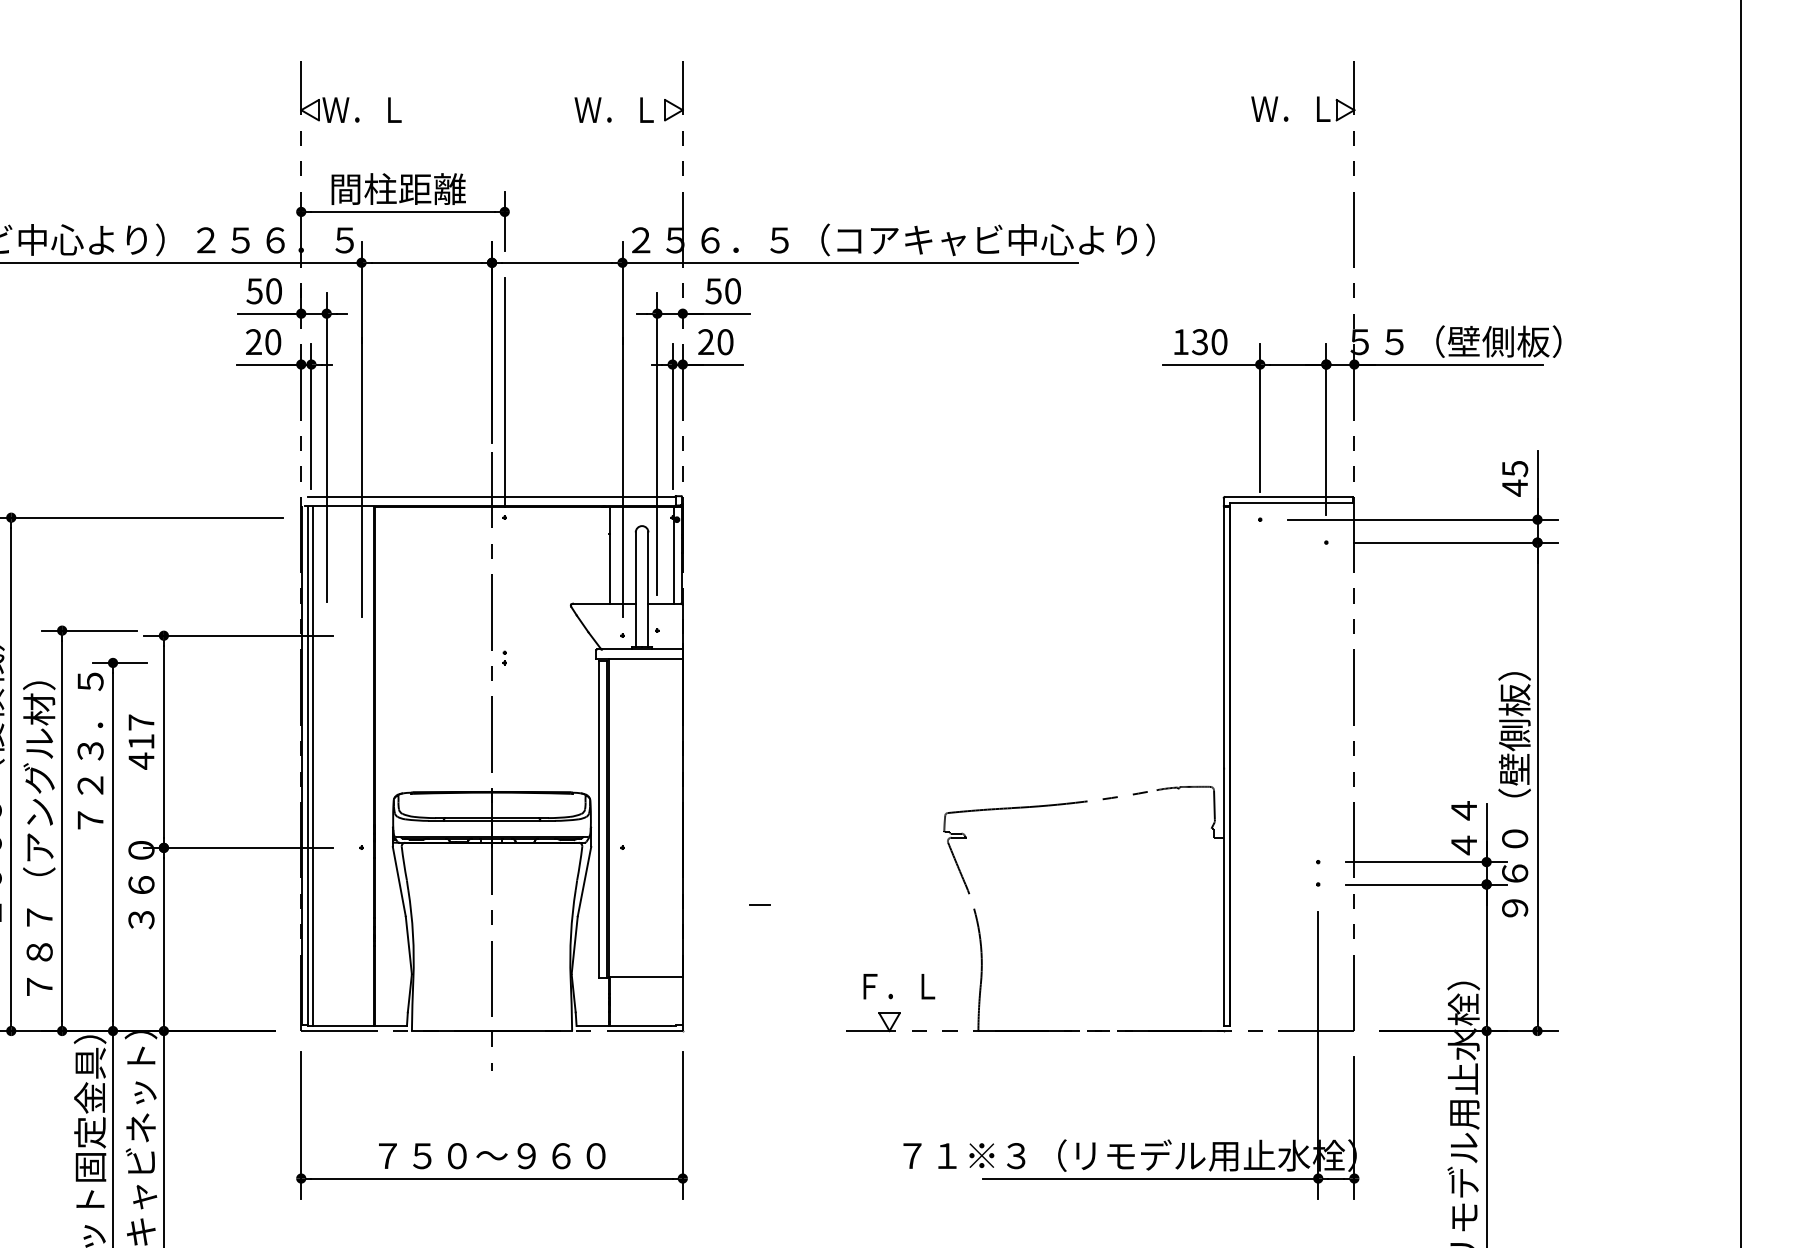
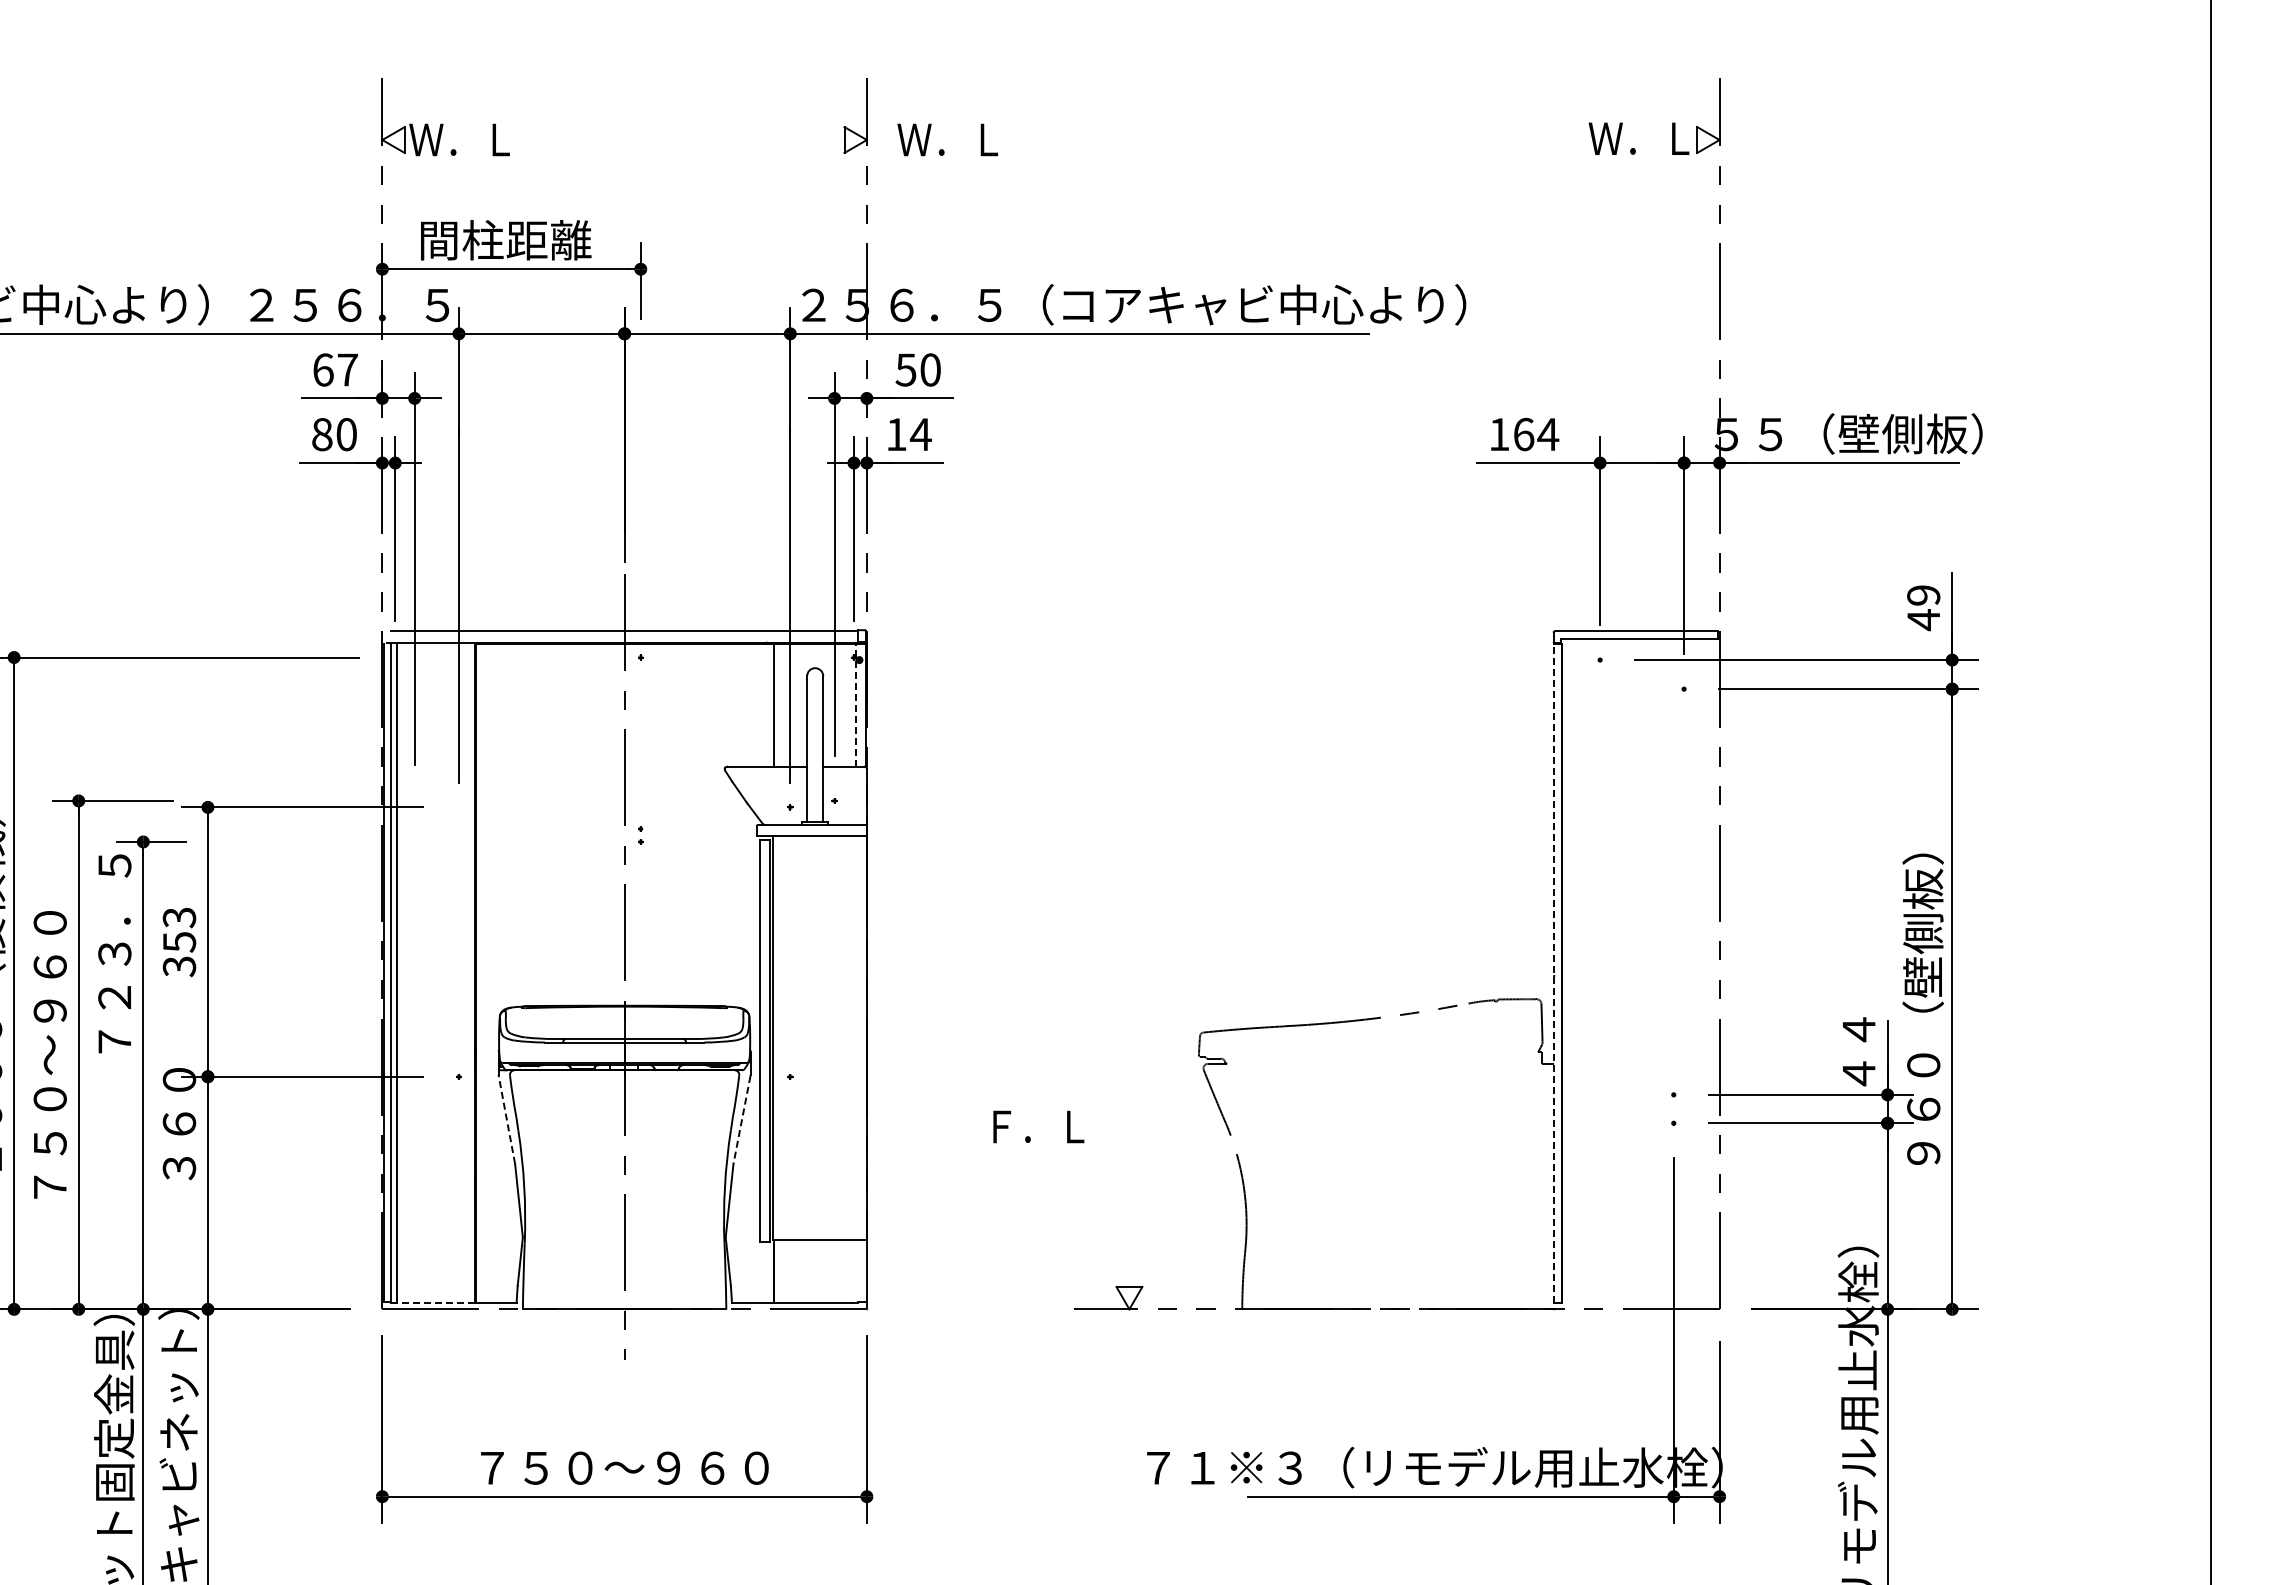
text: (614, 109) -> (947, 139), moved
text: (264, 290) -> (335, 369), 50 -> 67
text: (254, 342) -> (322, 434), 20 -> 80
text: (715, 342) -> (908, 434), 20 -> 14
text: (1210, 342) -> (1536, 434), 130 -> 164
line: (504, 391) -> (640, 497), removed
text: (1514, 468) -> (1923, 595), 45 -> 49
line: (673, 555) -> (855, 705), solid -> dashed
text: (141, 742) -> (179, 942), 417 -> 353
line: (1224, 765) -> (1554, 972), solid -> dashed
text: (39, 838) -> (49, 1064), ７８７（アングル材） -> ７５０～９６０
line: (399, 881) -> (506, 1119), solid -> dashed
line: (584, 881) -> (742, 1119), solid -> dashed
line: (759, 905) -> (964, 1149), removed
text: (899, 986) -> (1038, 1126), moved
line: (343, 1025) -> (436, 1302), solid -> dashed

